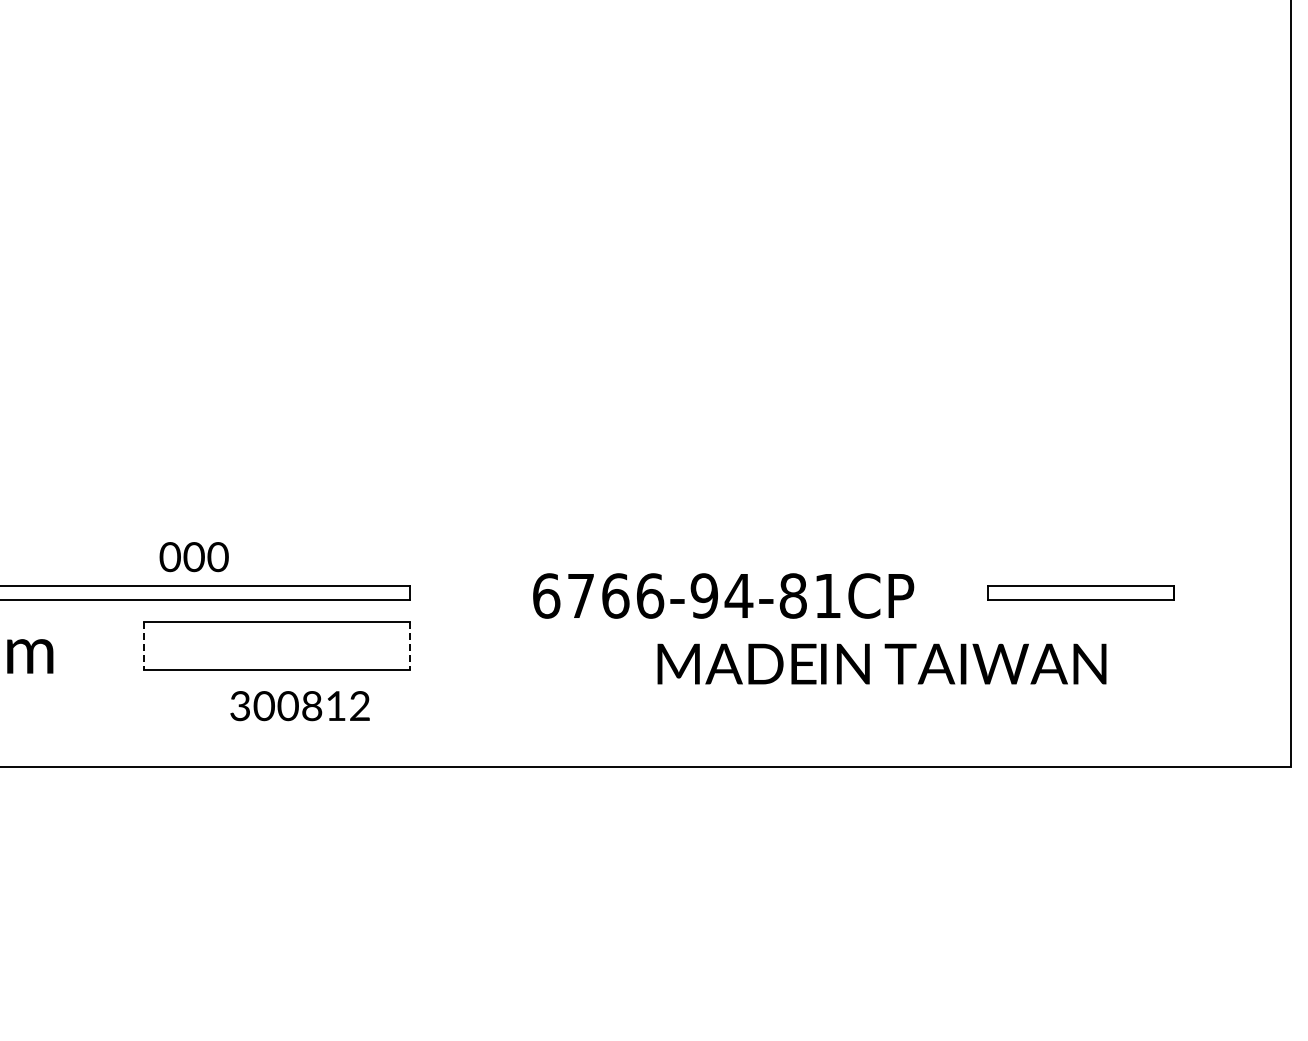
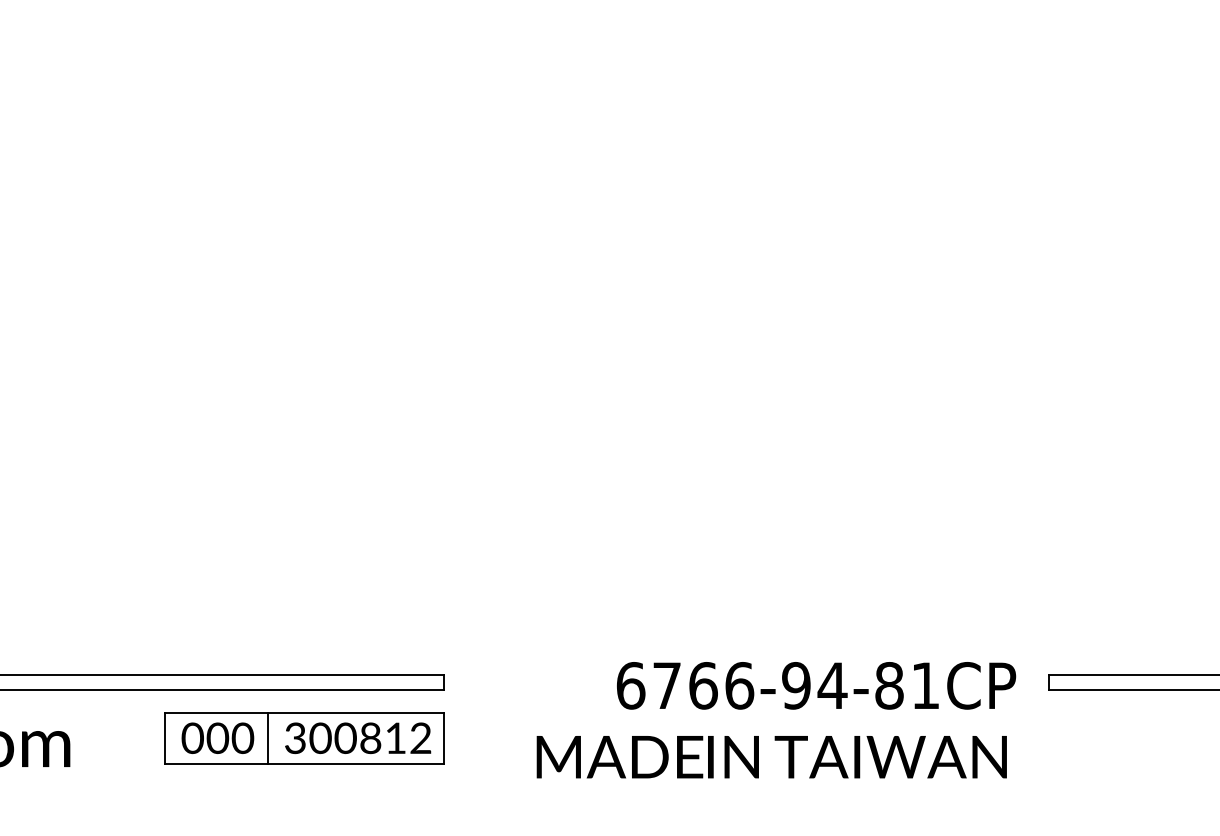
text: (193, 557) -> (217, 738), moved
text: (723, 595) -> (816, 685), moved
line: (242, 645) -> (268, 737), added
line: (143, 646) -> (164, 738), dashed -> solid
line: (409, 646) -> (443, 738), dashed -> solid
text: (881, 663) -> (771, 756), moved
text: (299, 706) -> (357, 738), moved

